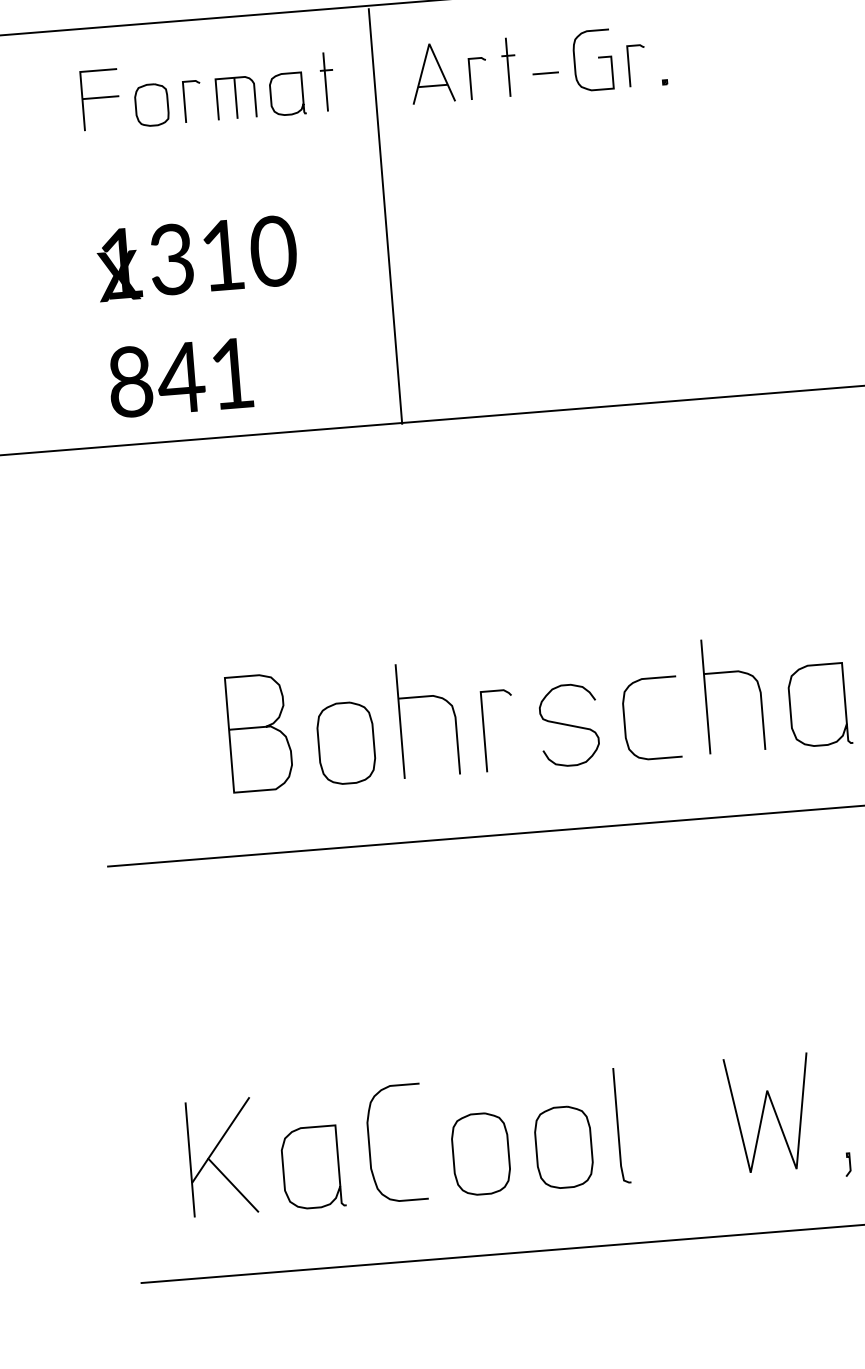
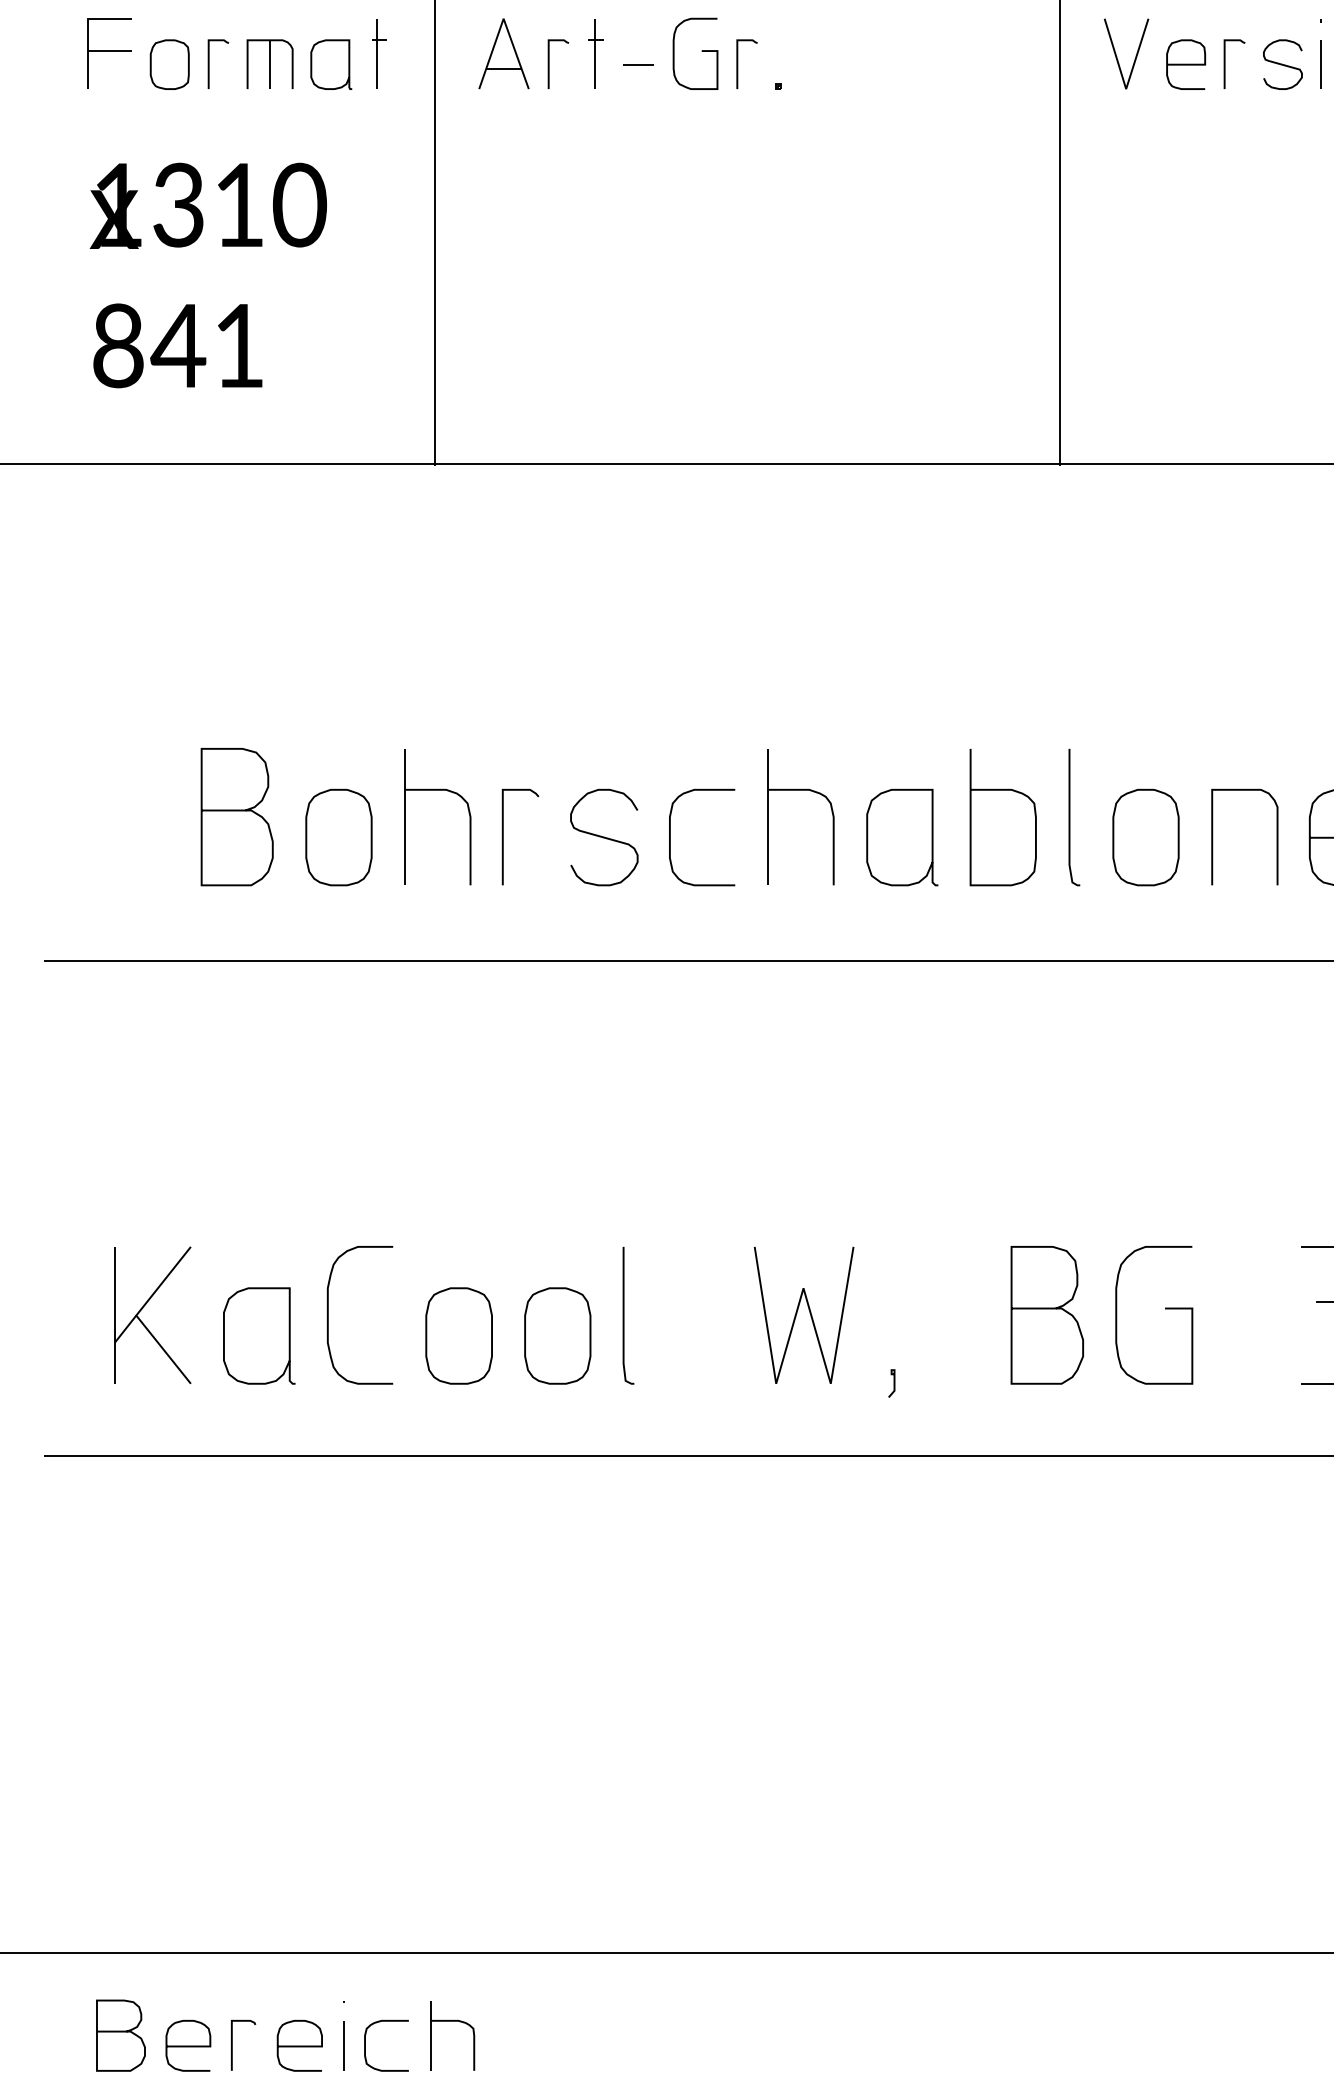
text: (200, 316) -> (207, 275), moved

